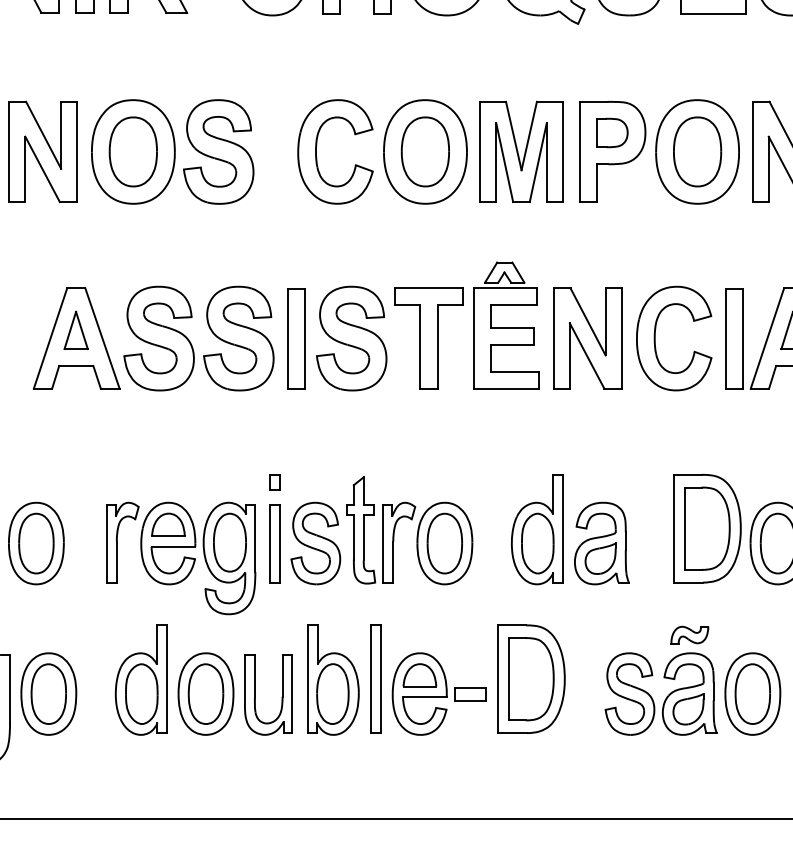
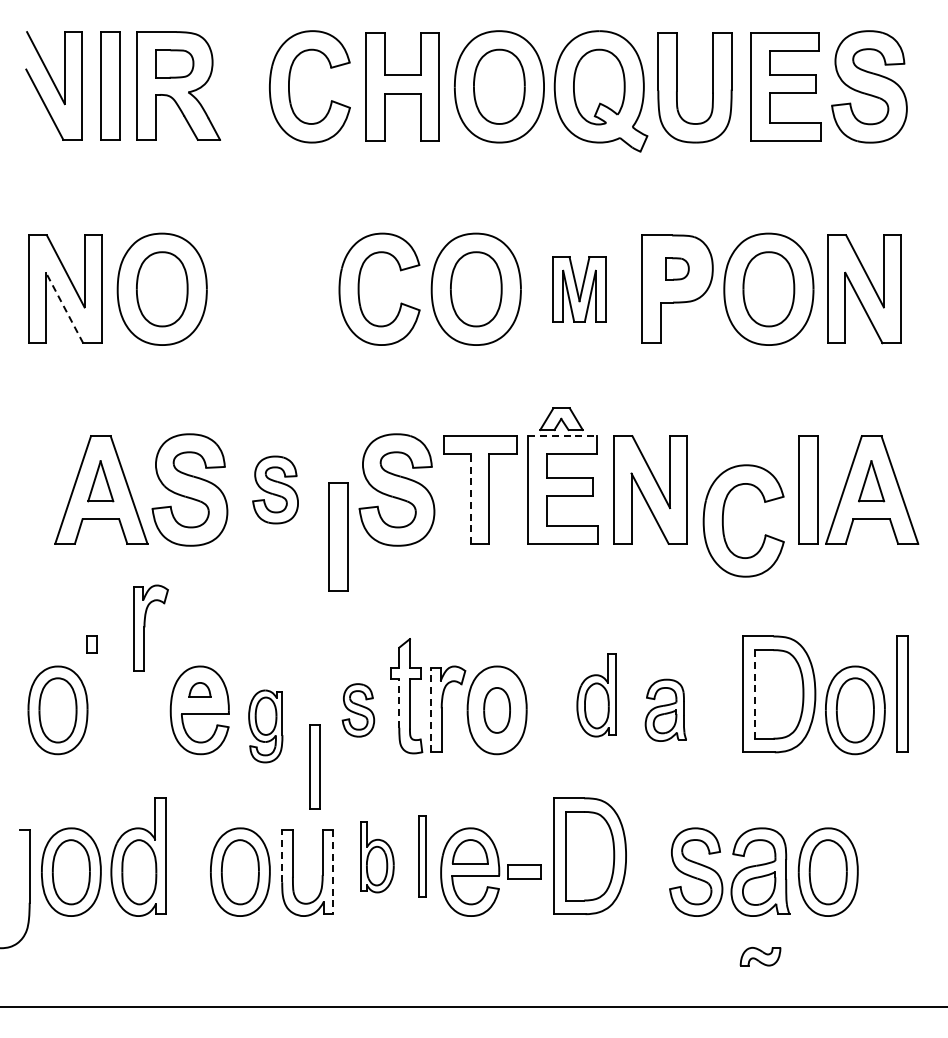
part: (612, 132) -> (677, 268), size x0.7
part: (218, 151) -> (253, 288), removed
part: (521, 152) -> (579, 289), size x0.6
line: (42, 169) -> (64, 308), solid -> dashed
line: (506, 288) -> (563, 436), solid -> dashed
part: (238, 338) -> (275, 489), size x0.6
part: (296, 338) -> (338, 536), moved
part: (655, 338) -> (723, 520), moved
line: (420, 347) -> (470, 499), solid -> dashed
part: (274, 482) -> (91, 644), moved
part: (168, 524) -> (199, 689), size x0.6
line: (684, 528) -> (754, 694), solid -> dashed
part: (537, 529) -> (596, 695), size x0.7
line: (354, 537) -> (399, 703), solid -> dashed
part: (122, 541) -> (150, 627), moved
part: (274, 542) -> (314, 766), moved
part: (315, 543) -> (358, 710), size x0.6
line: (383, 543) -> (431, 710), solid -> dashed
part: (444, 543) -> (496, 710), size x0.7
part: (601, 543) -> (665, 710), size x0.7
part: (229, 558) -> (265, 726), size x0.6
part: (689, 634) -> (760, 956), moved
part: (375, 678) -> (422, 855), size x0.7
part: (141, 679) -> (138, 856), moved
line: (245, 679) -> (282, 856), solid -> dashed
part: (333, 679) -> (377, 856), size x0.6
line: (292, 694) -> (333, 872), solid -> dashed

